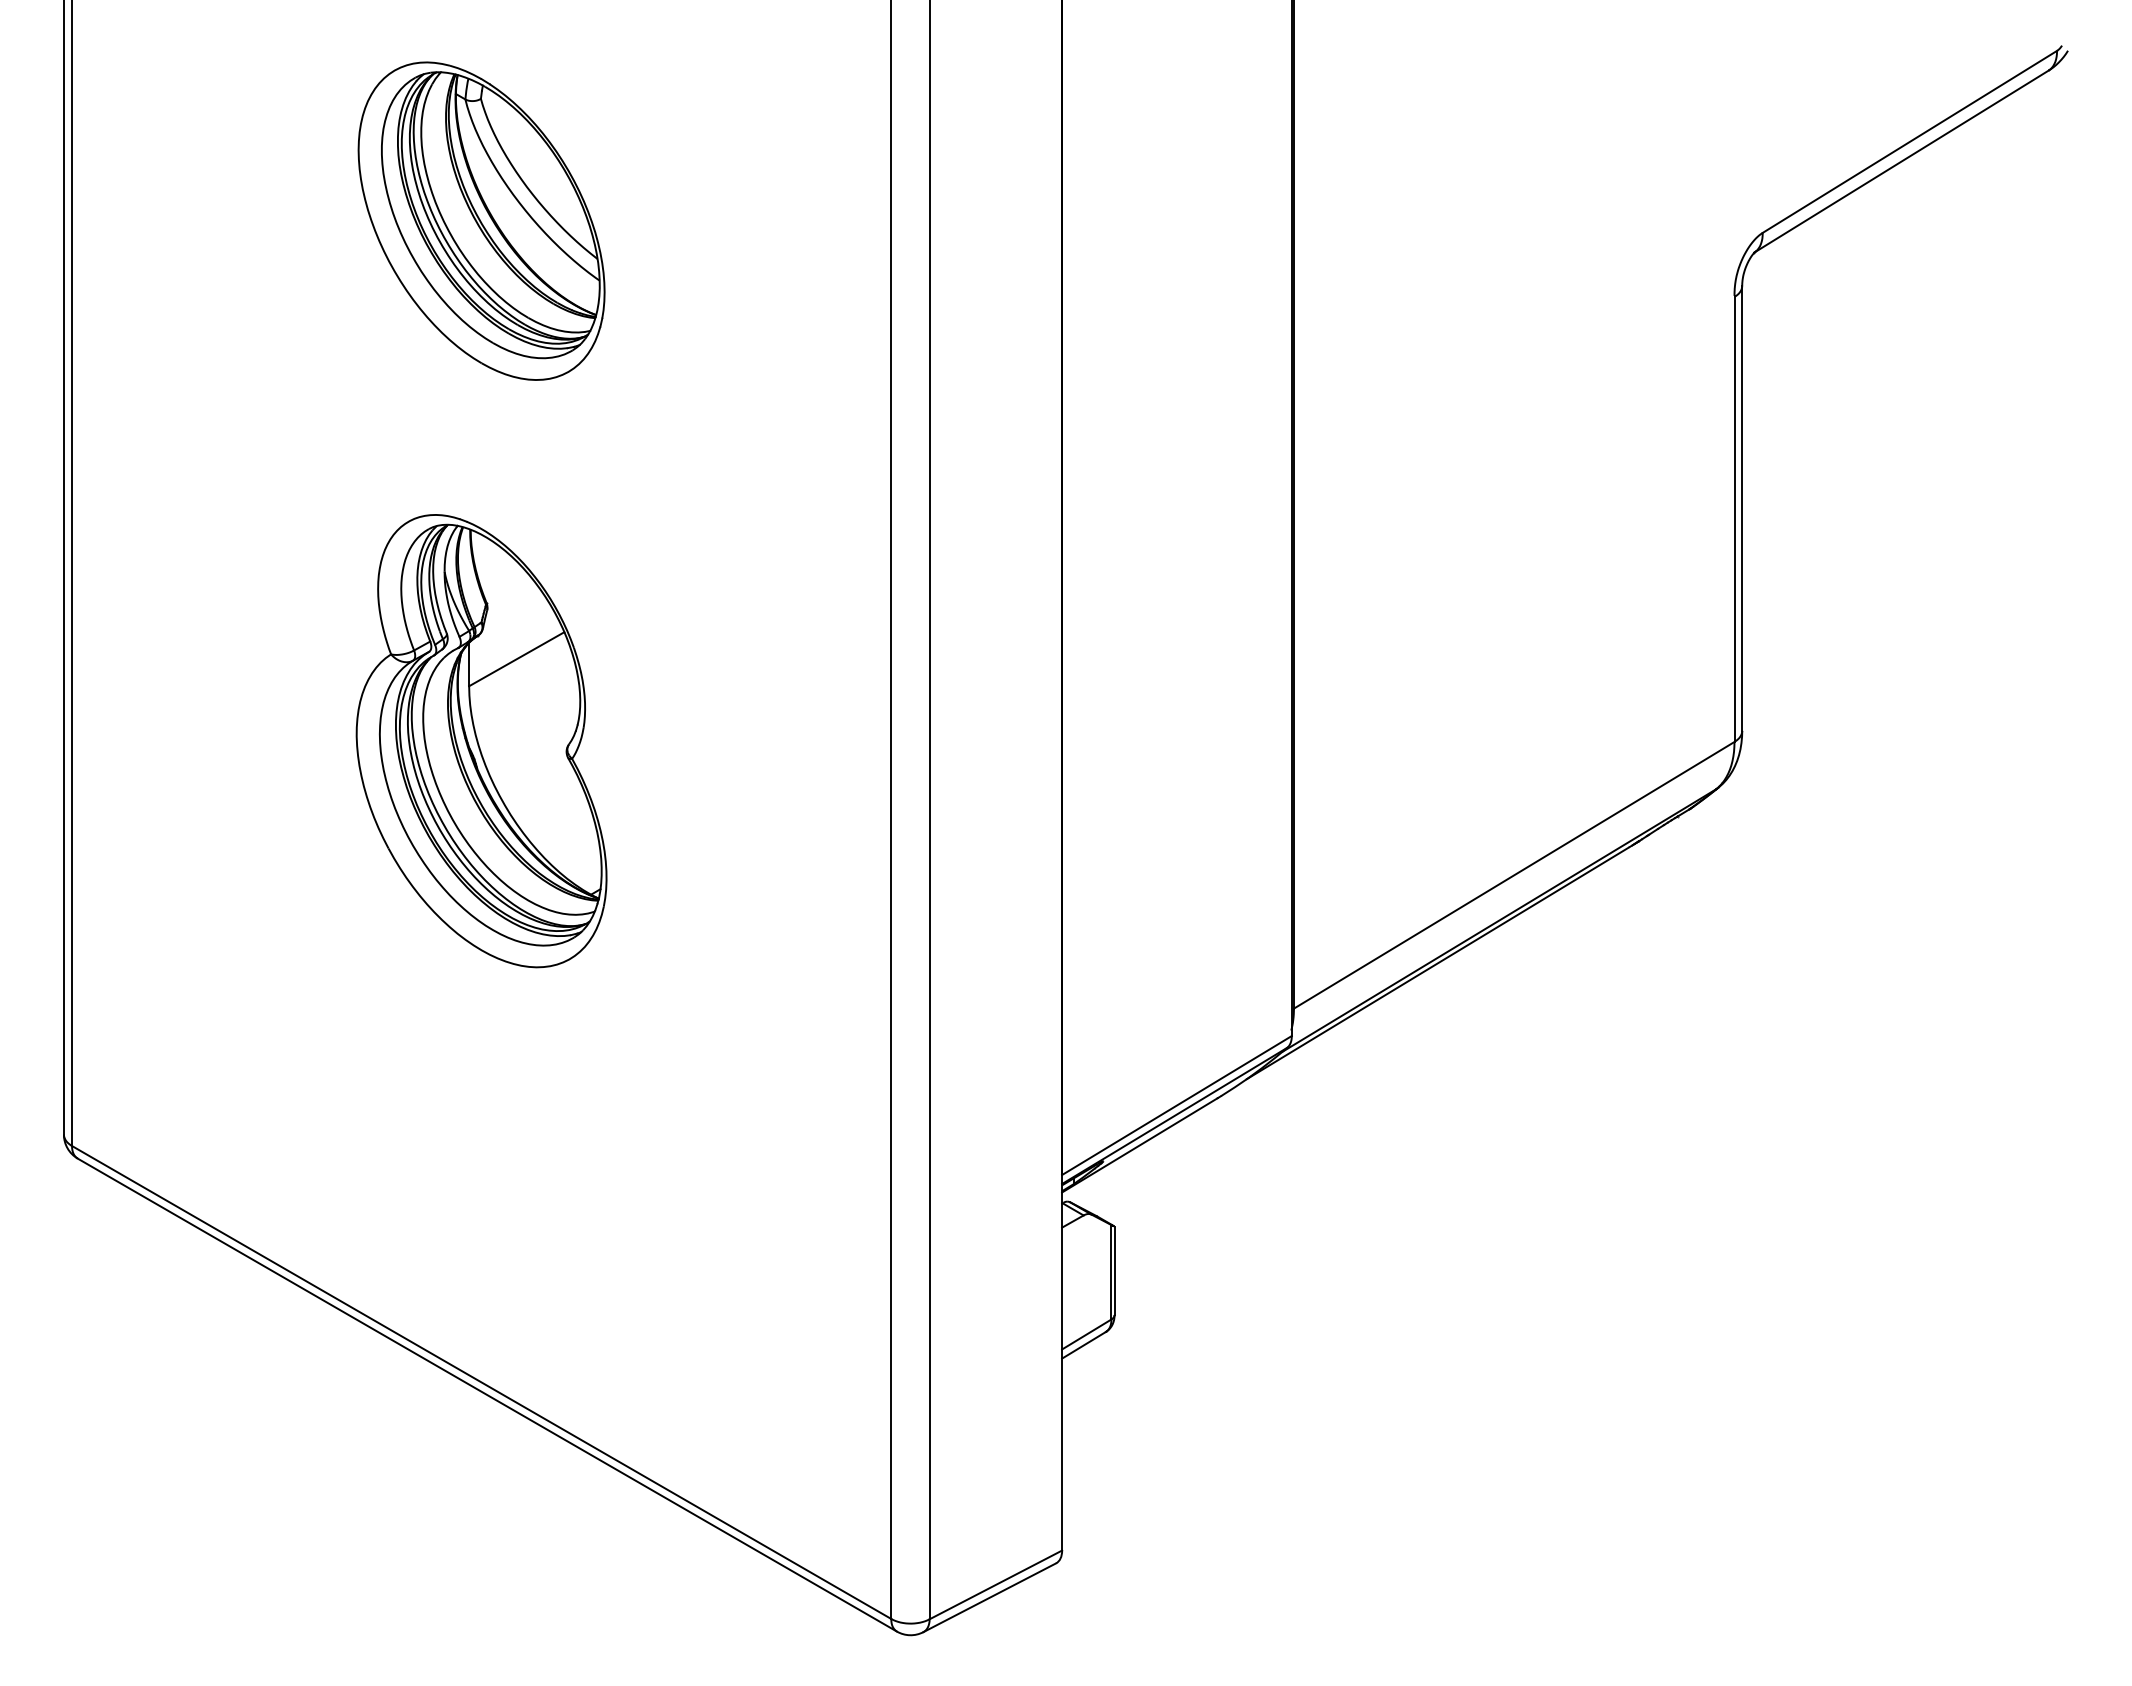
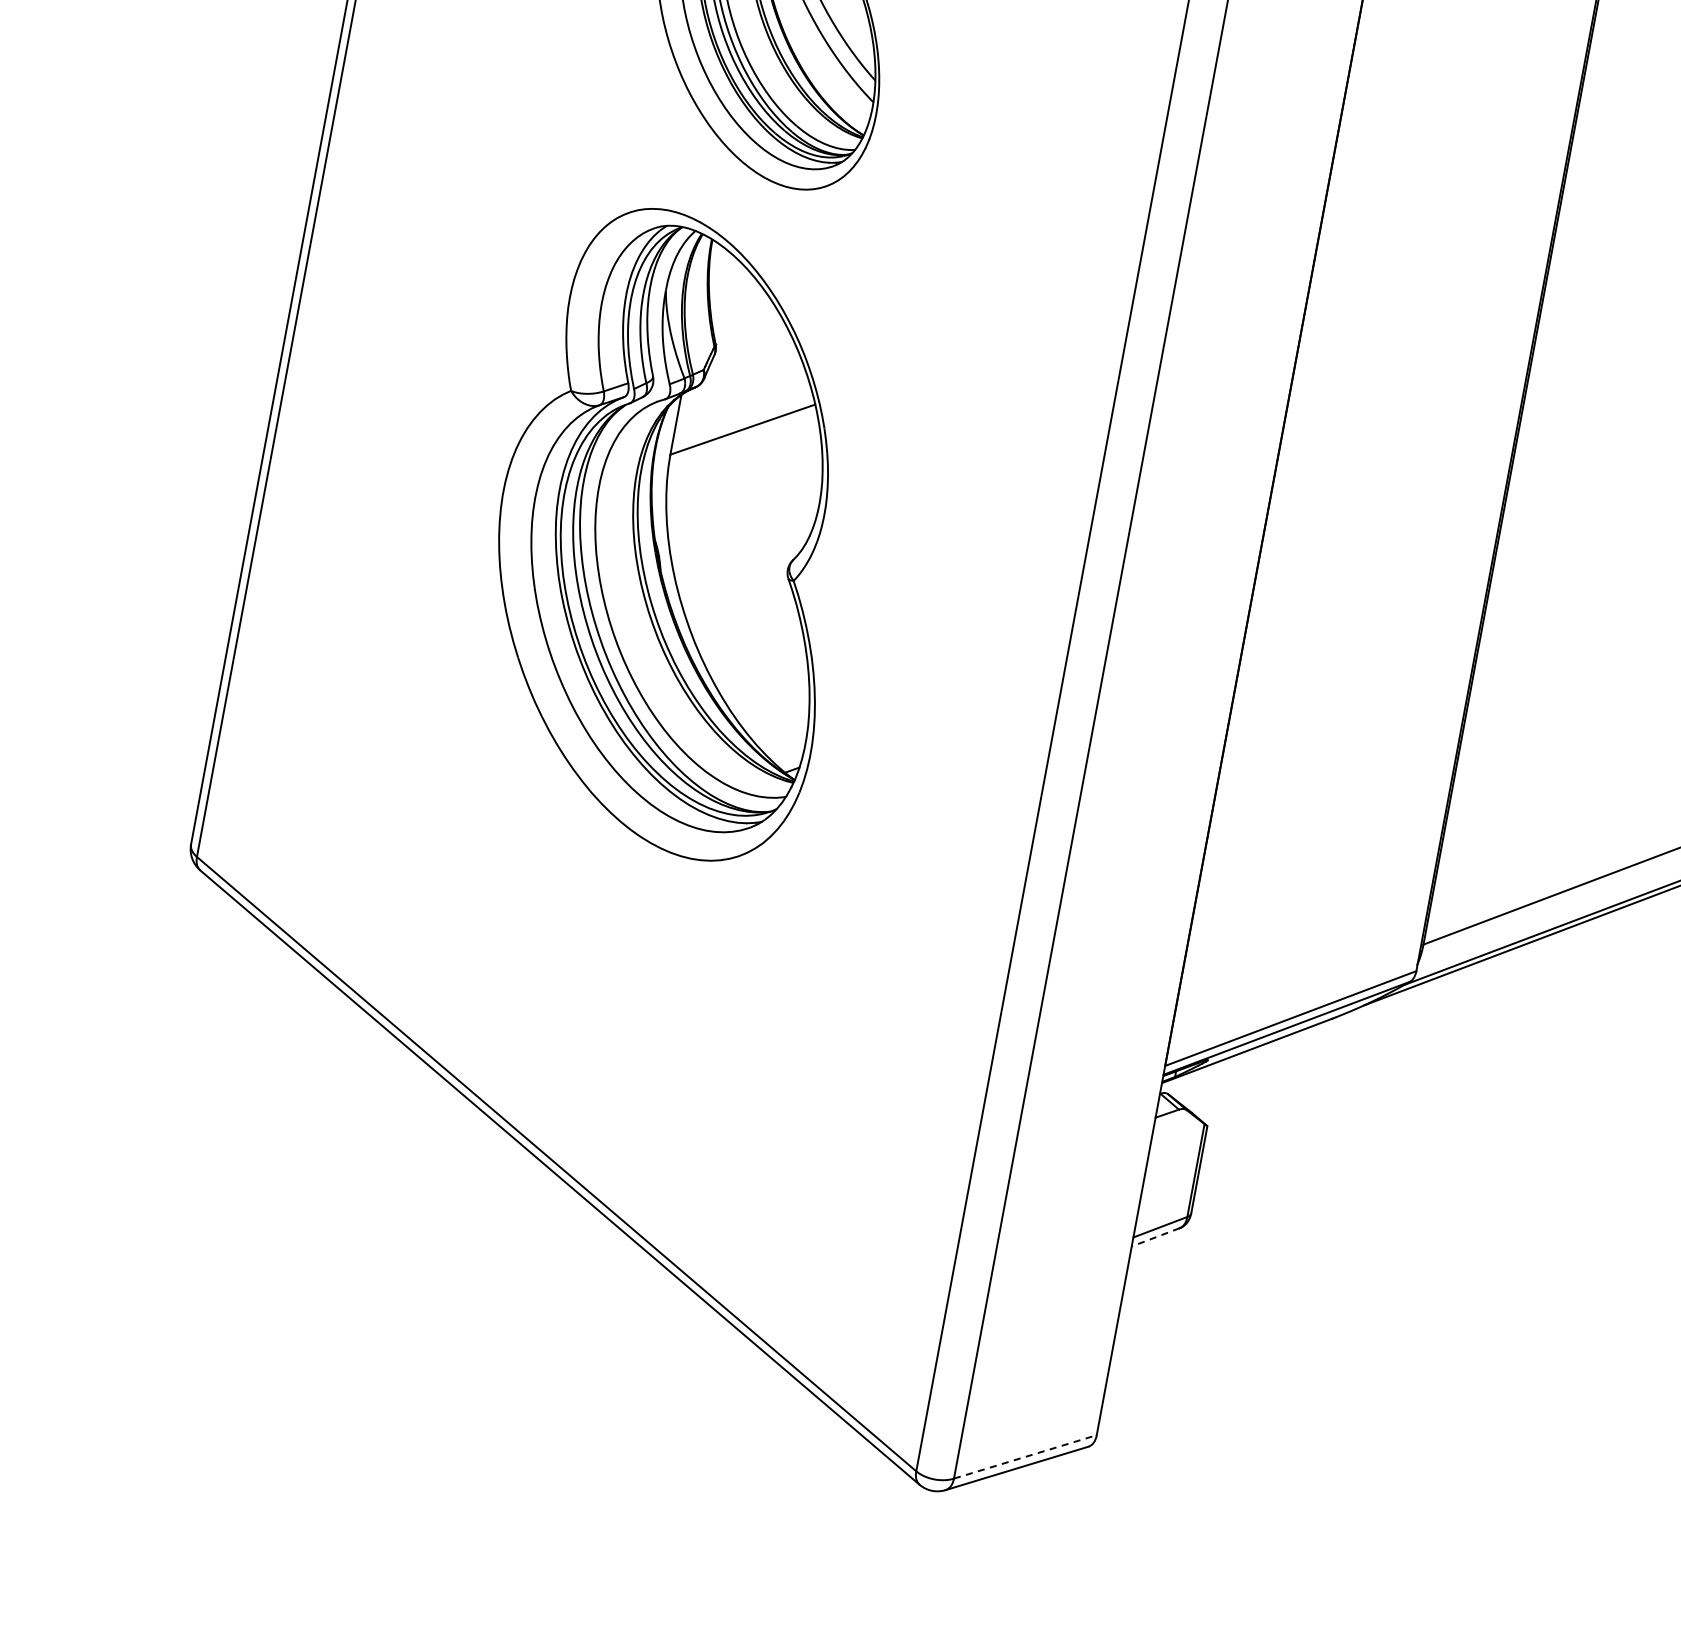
part: (481, 741) -> (673, 533), size x1.4
line: (1084, 1345) -> (1156, 1237), solid -> dashed
line: (995, 1584) -> (1025, 1456), solid -> dashed

